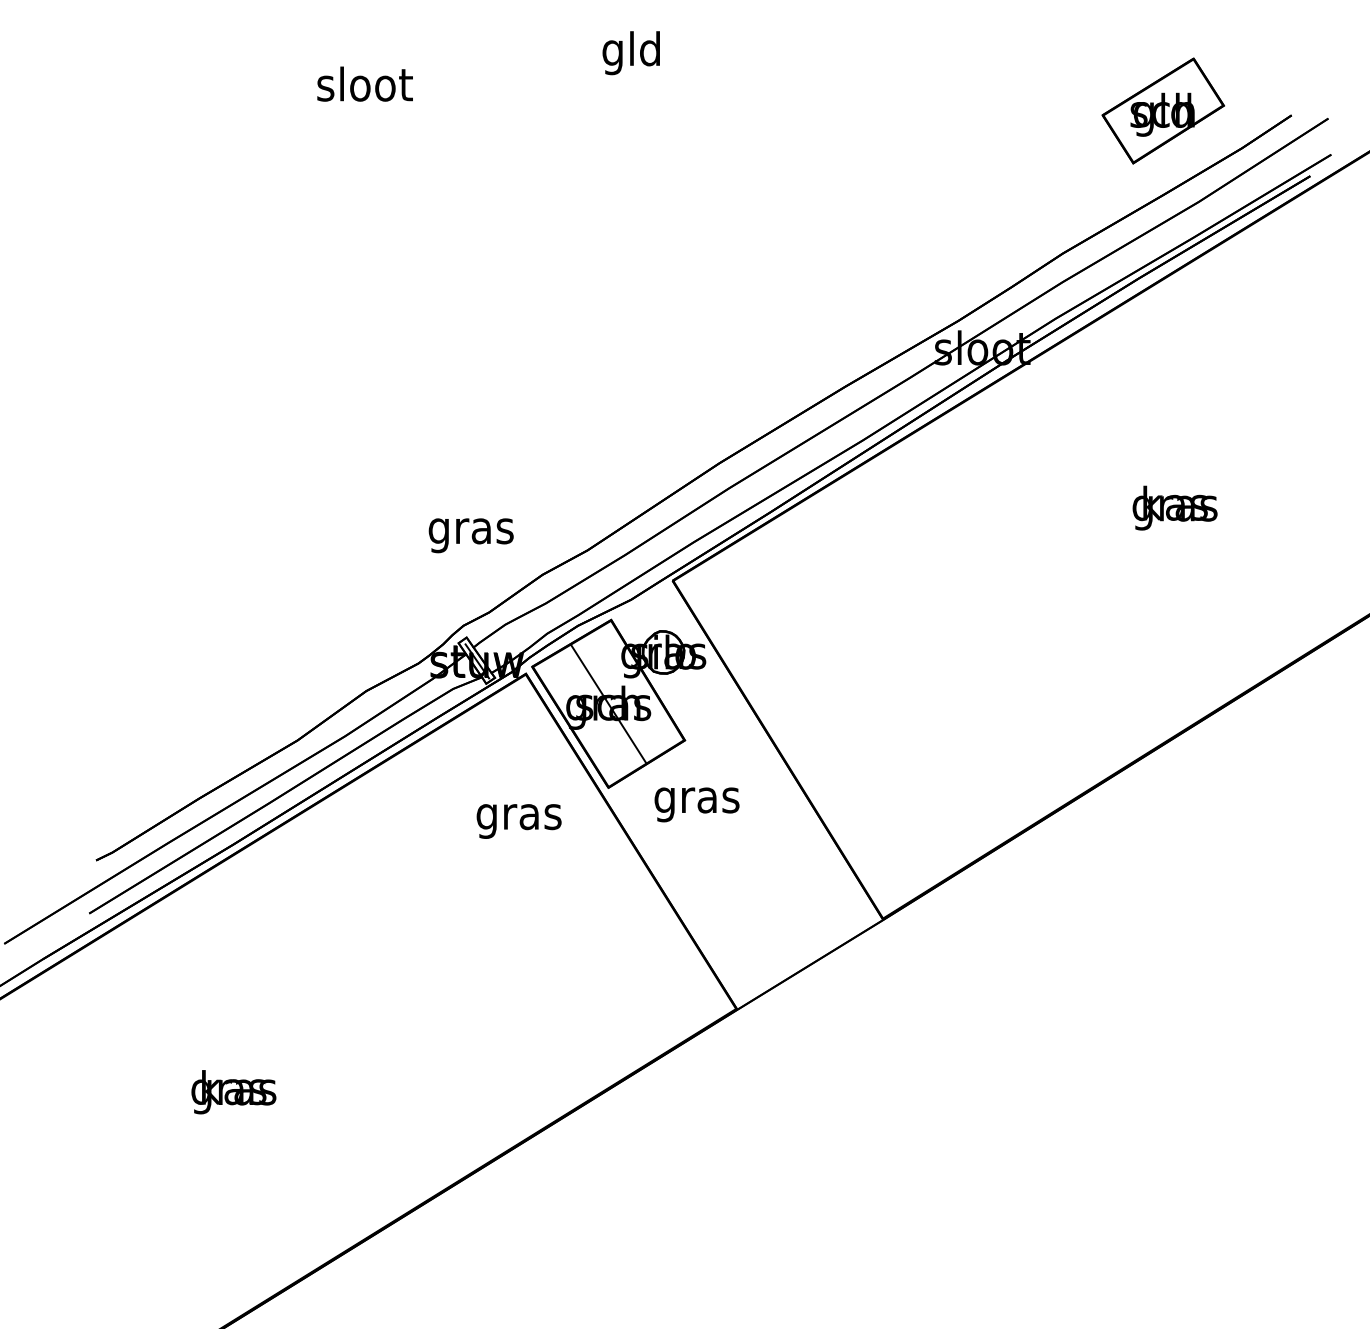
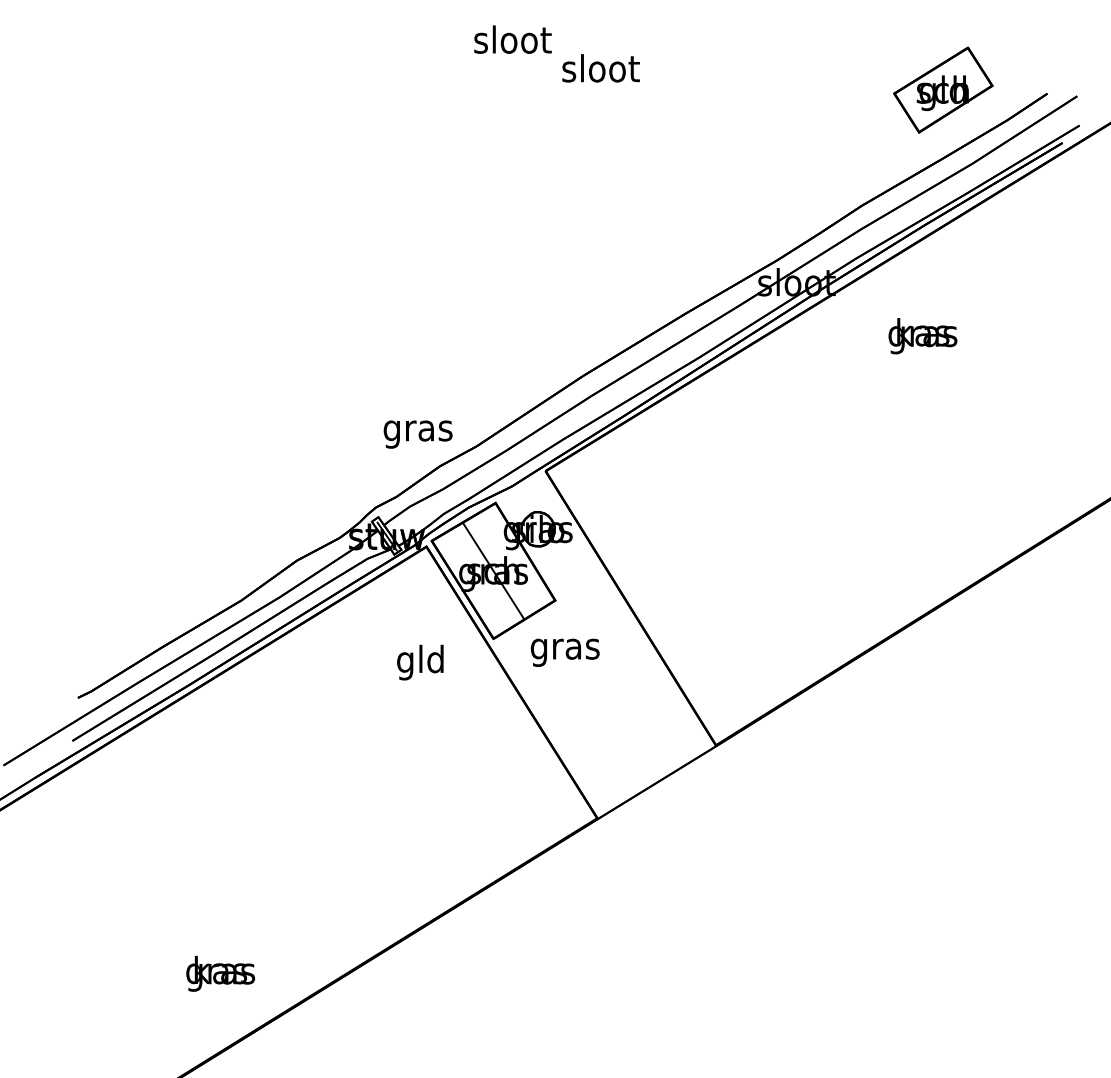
text: (631, 53) -> (512, 43), gld -> sloot
text: (364, 84) -> (600, 68), moved
text: (1174, 508) -> (922, 336), moved
text: (470, 535) -> (417, 434), moved
text: (518, 816) -> (420, 662), gras -> gld
text: (233, 1091) -> (220, 973), moved

